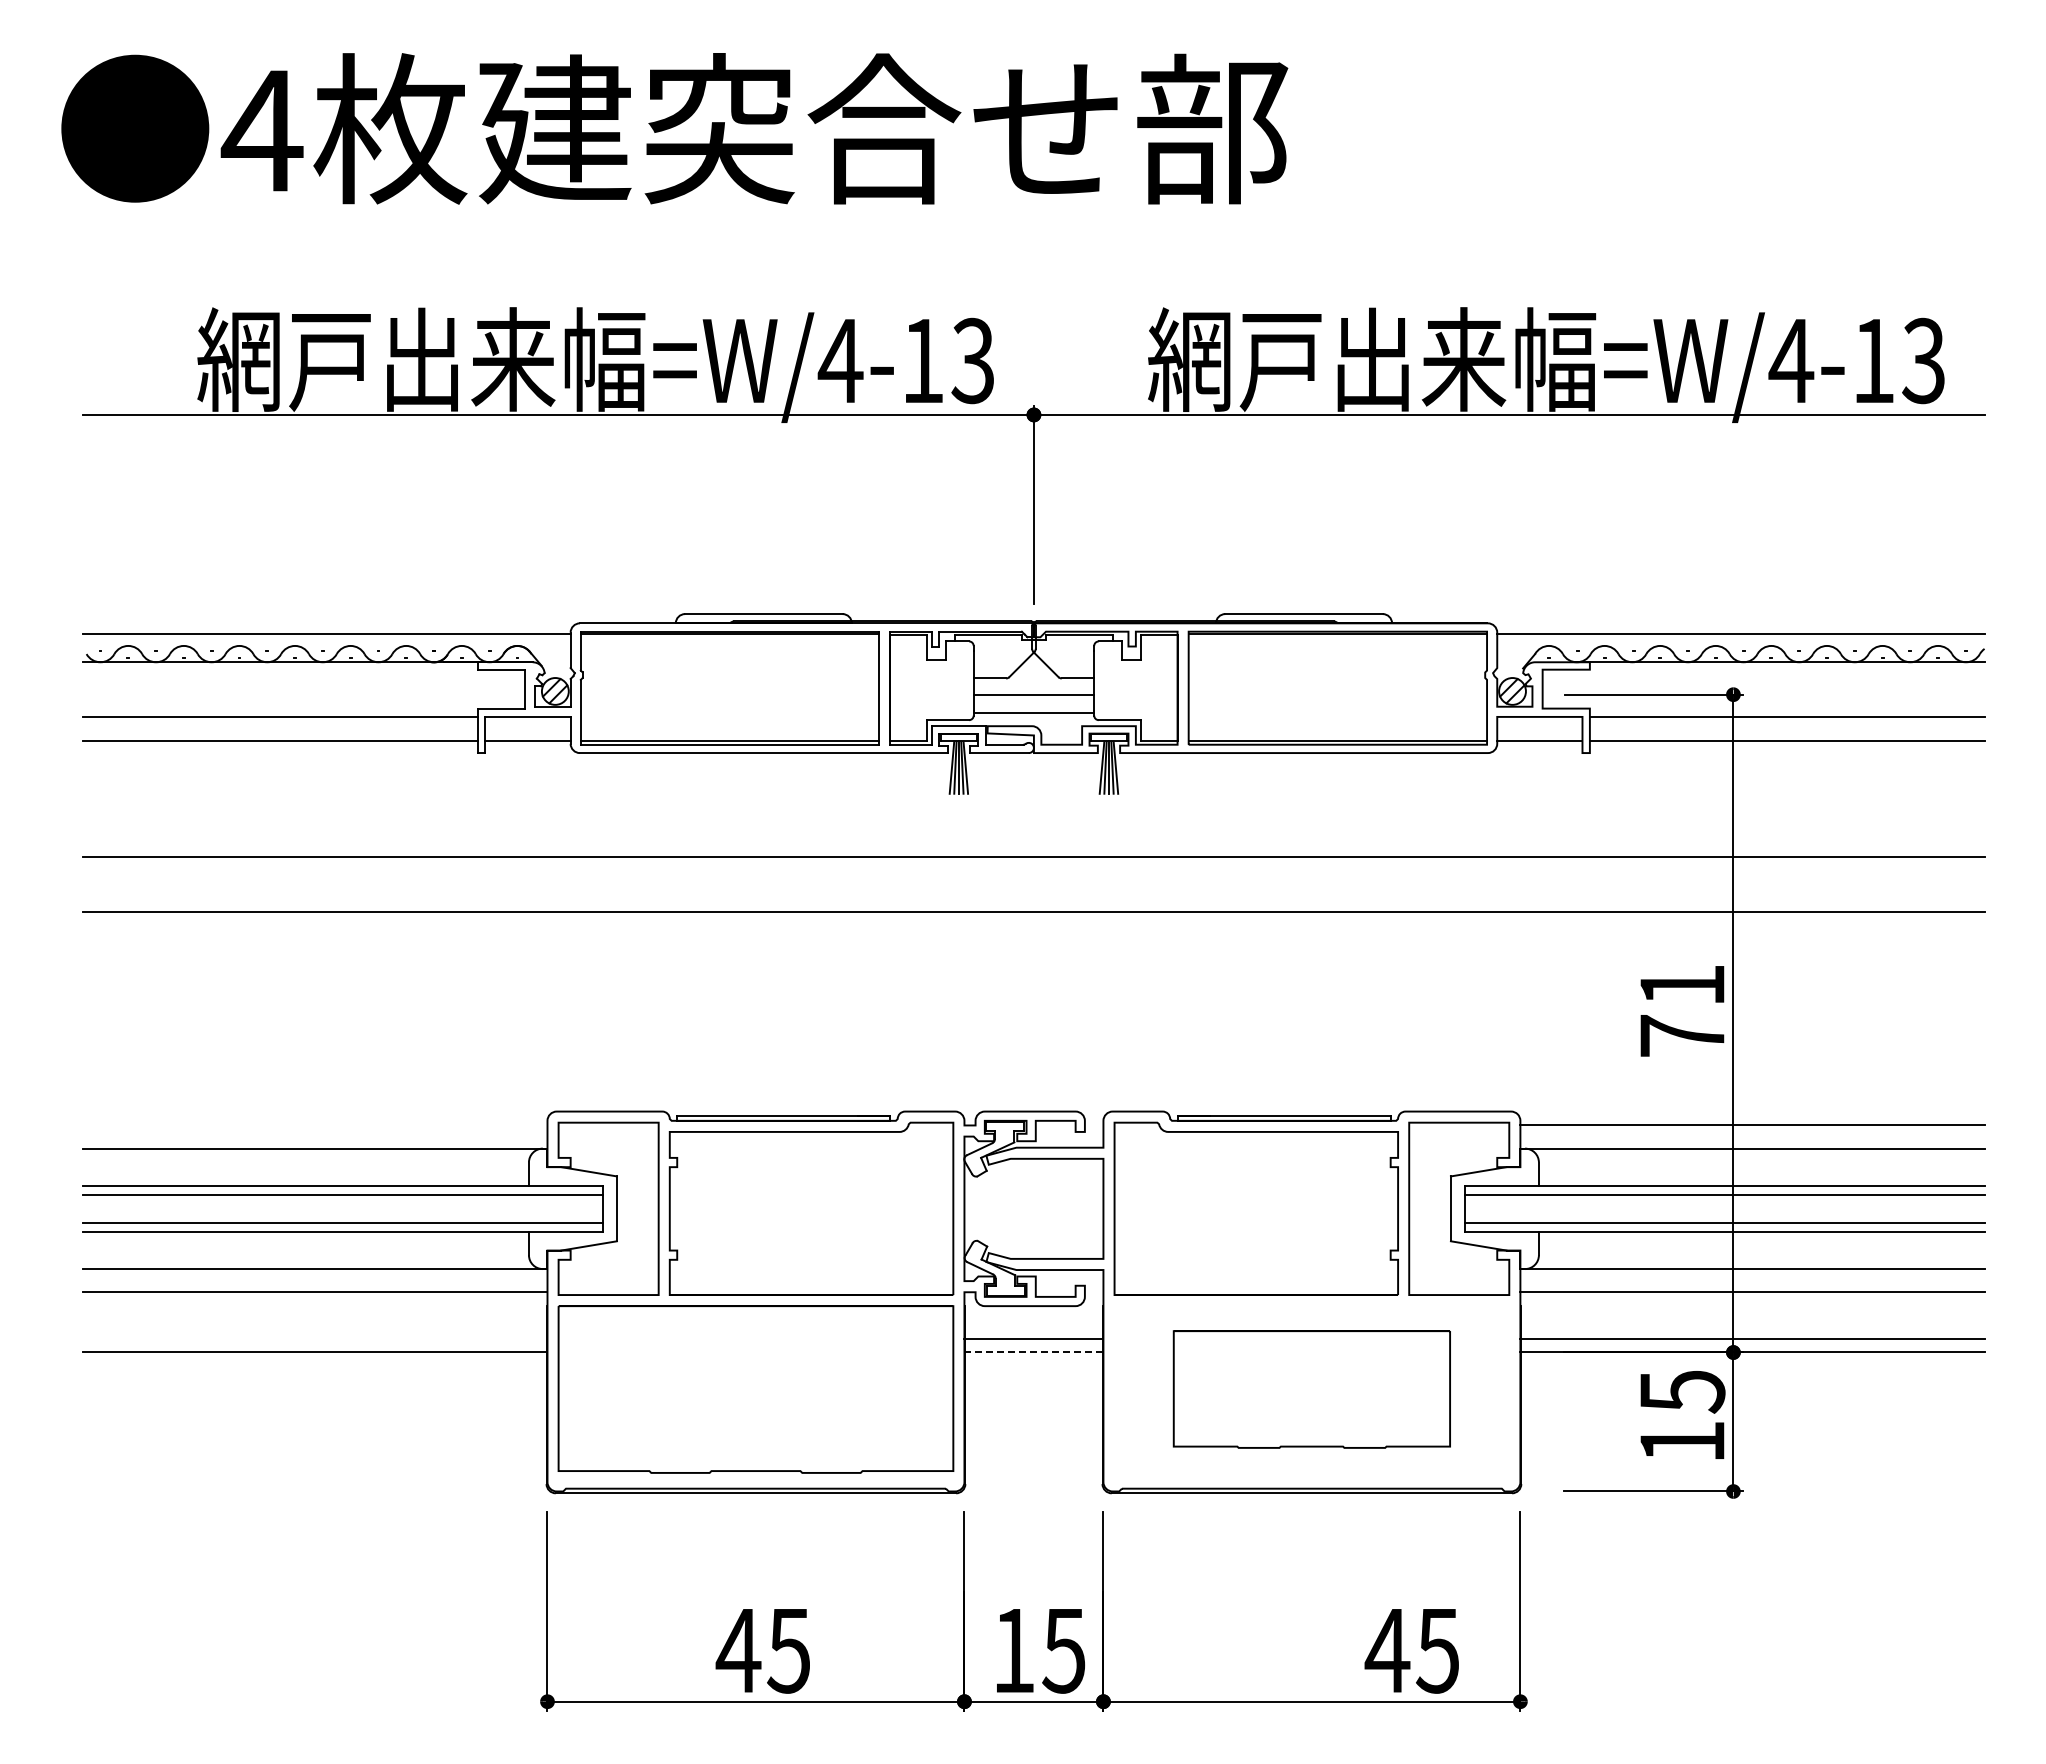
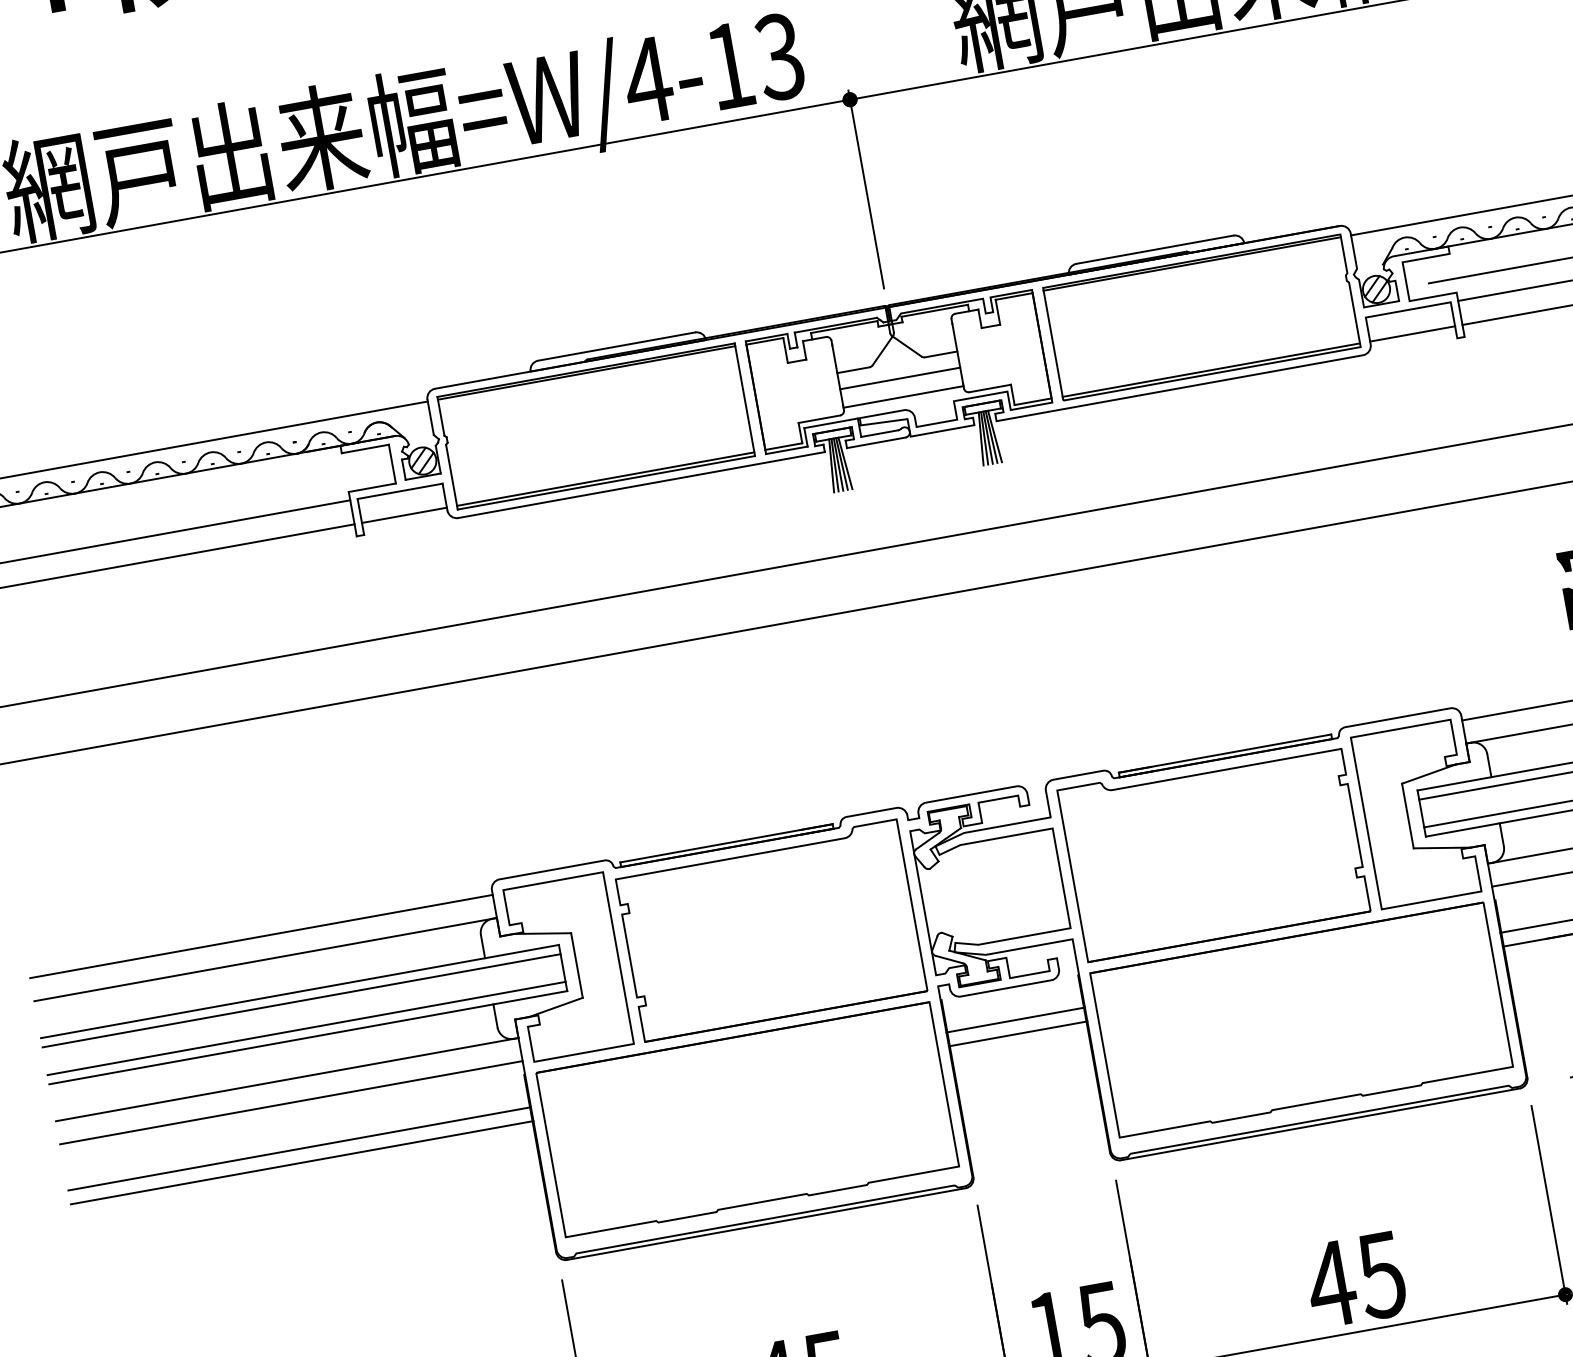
line: (315, 1125) -> (261, 936), added
line: (315, 1338) -> (299, 1148), added
line: (1034, 1352) -> (1018, 1033), dashed -> solid
part: (1311, 1389) -> (1301, 1021), size x1.43
text: (1411, 1651) -> (1355, 1280), moved

